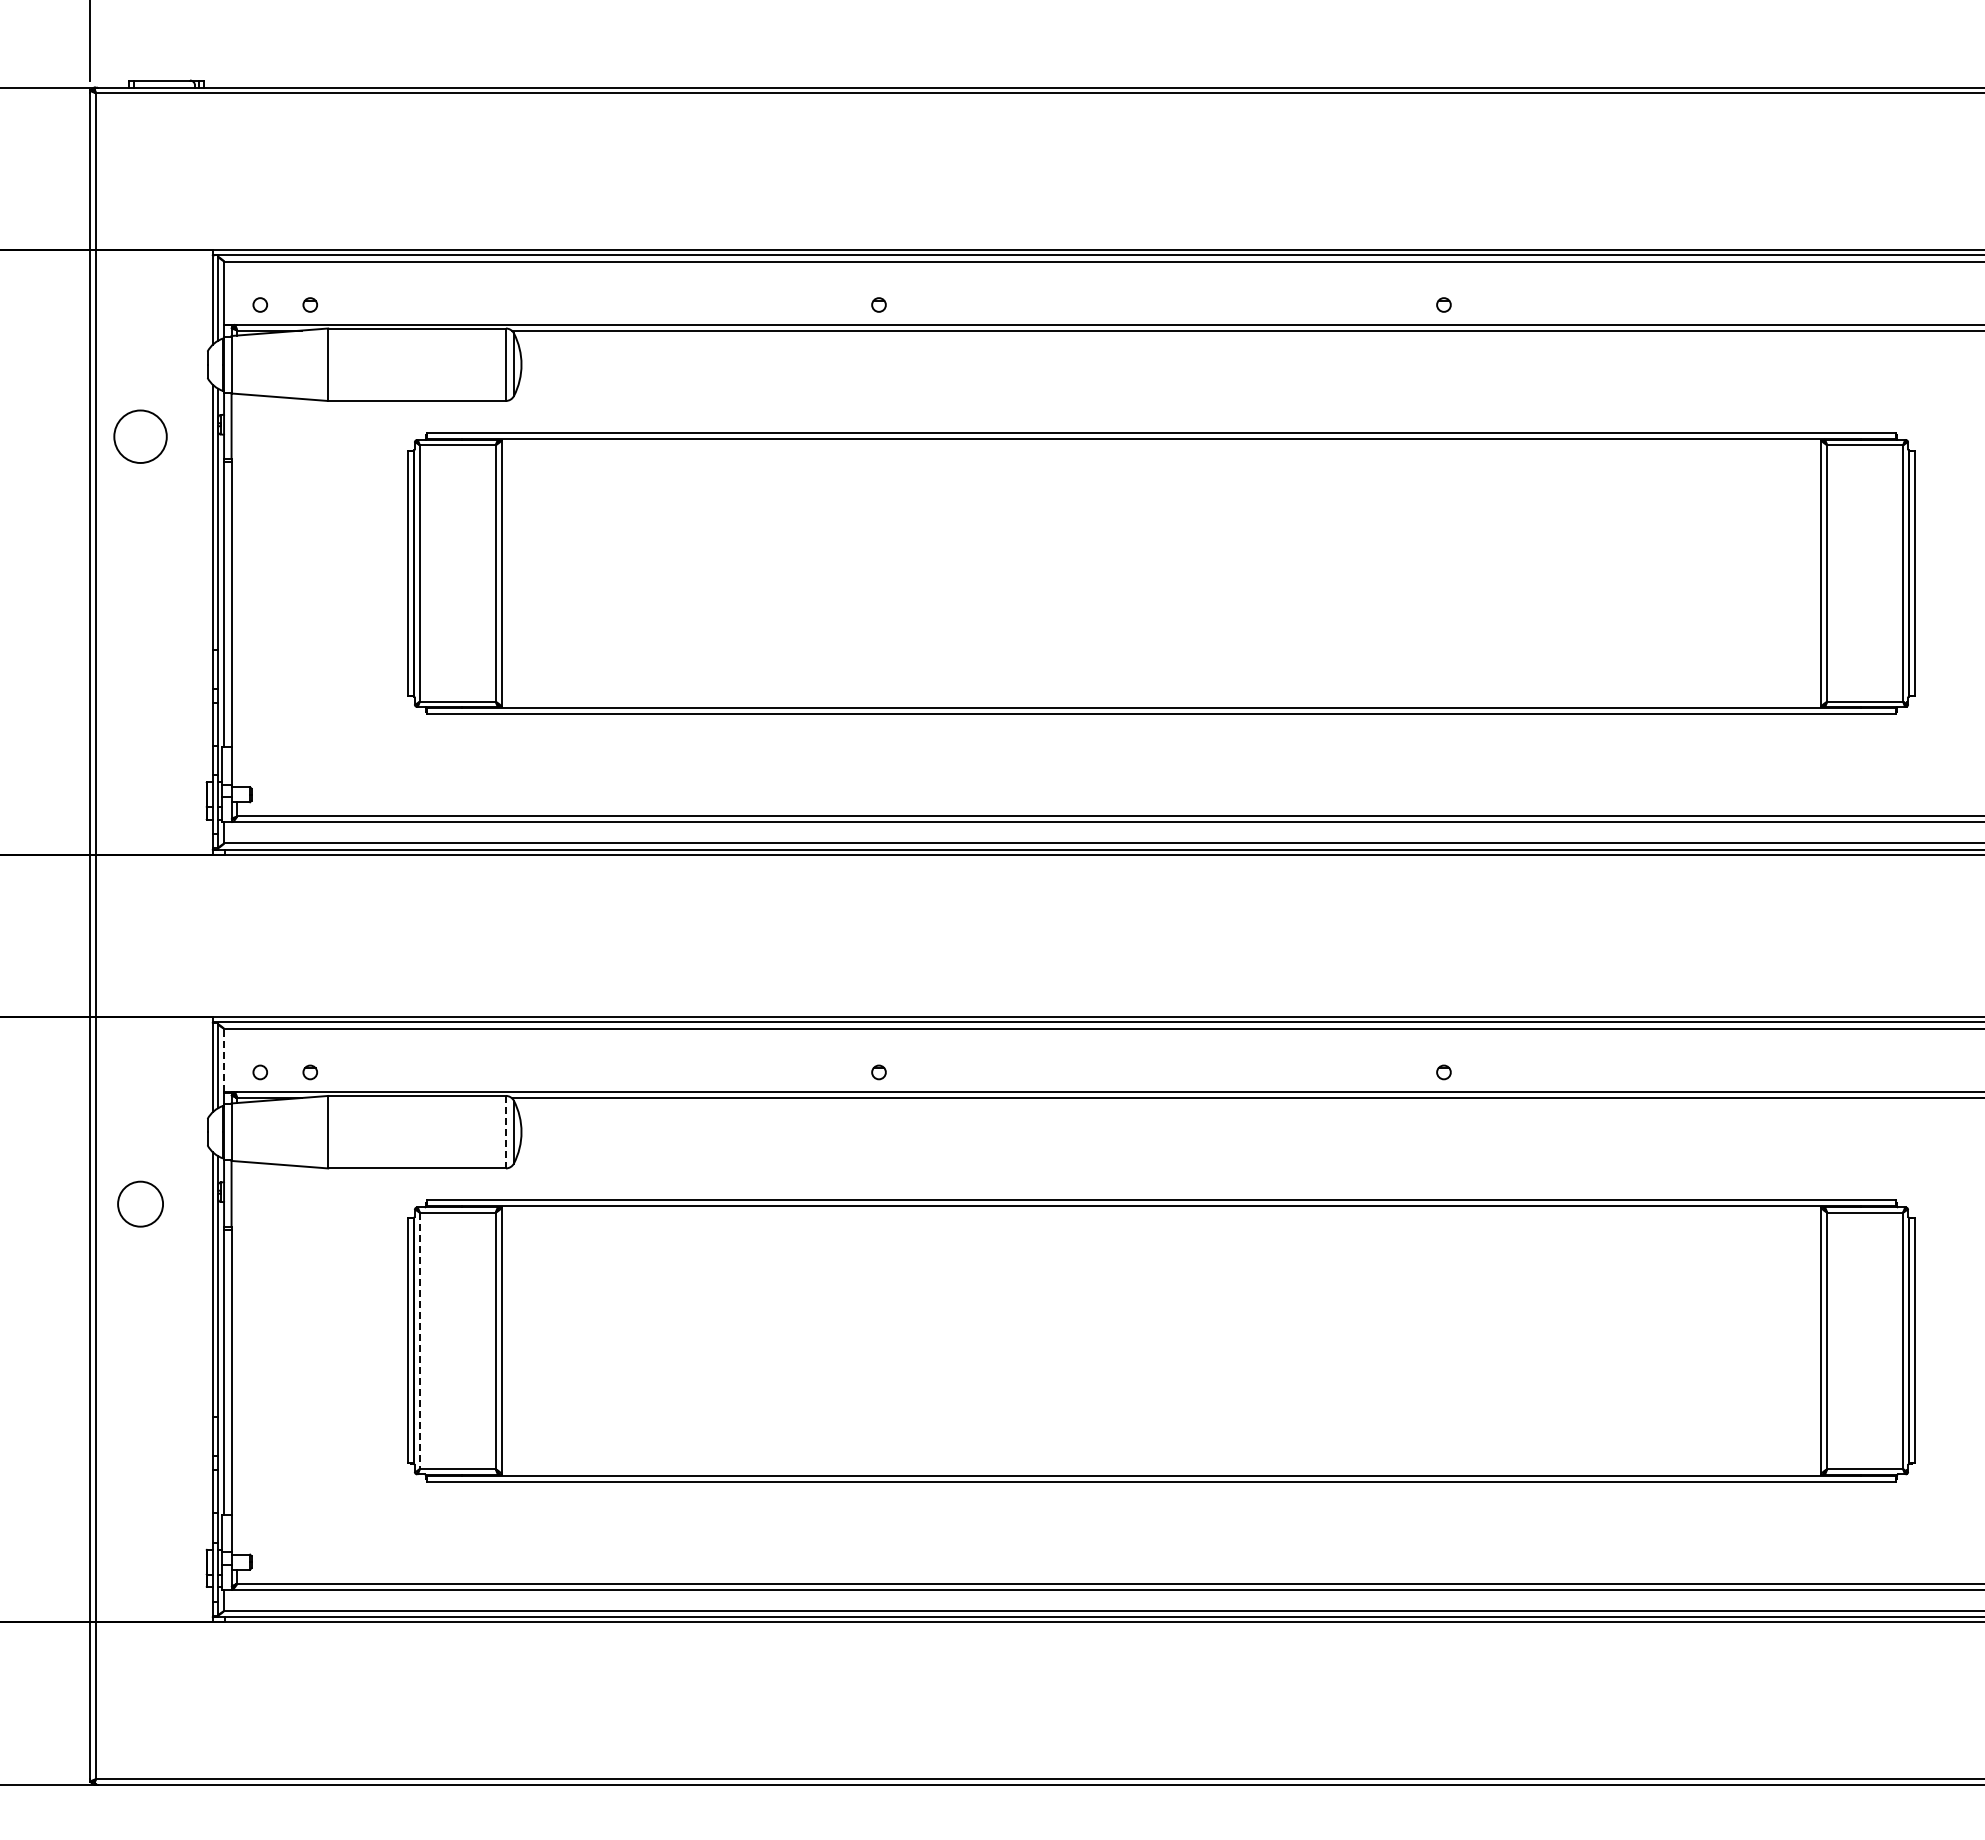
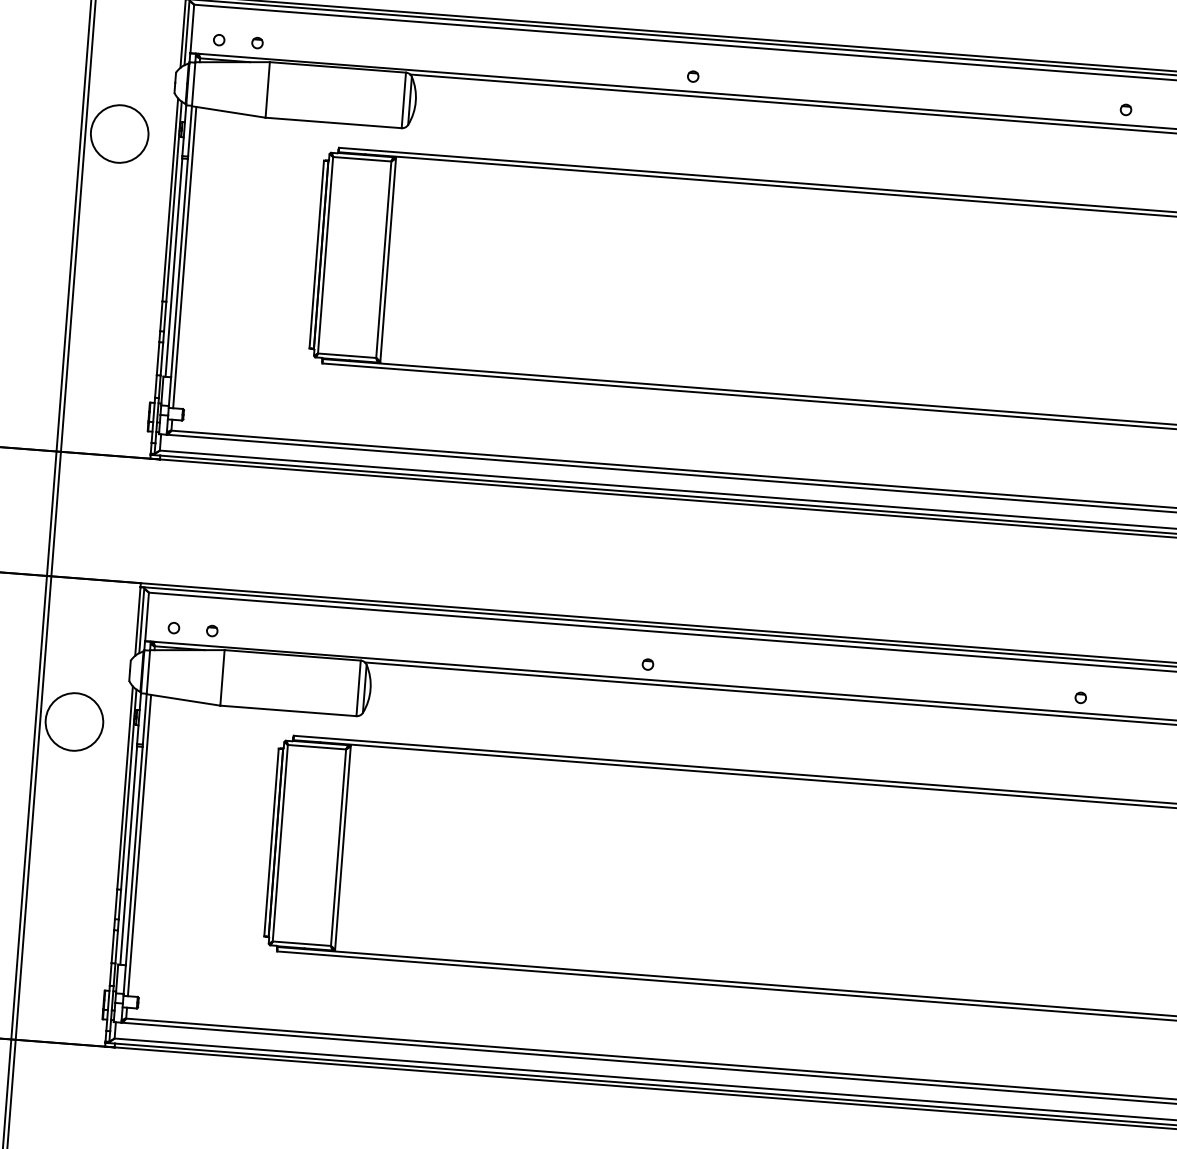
circle: (140, 436) -> (119, 133), size x1.43
line: (237, 590) -> (184, 257), added
line: (224, 1060) -> (147, 616), dashed -> solid
line: (505, 1132) -> (358, 688), dashed -> solid
circle: (140, 1203) -> (74, 721), size x1.67
line: (419, 1341) -> (280, 843), dashed -> solid
line: (237, 1357) -> (139, 845), added

